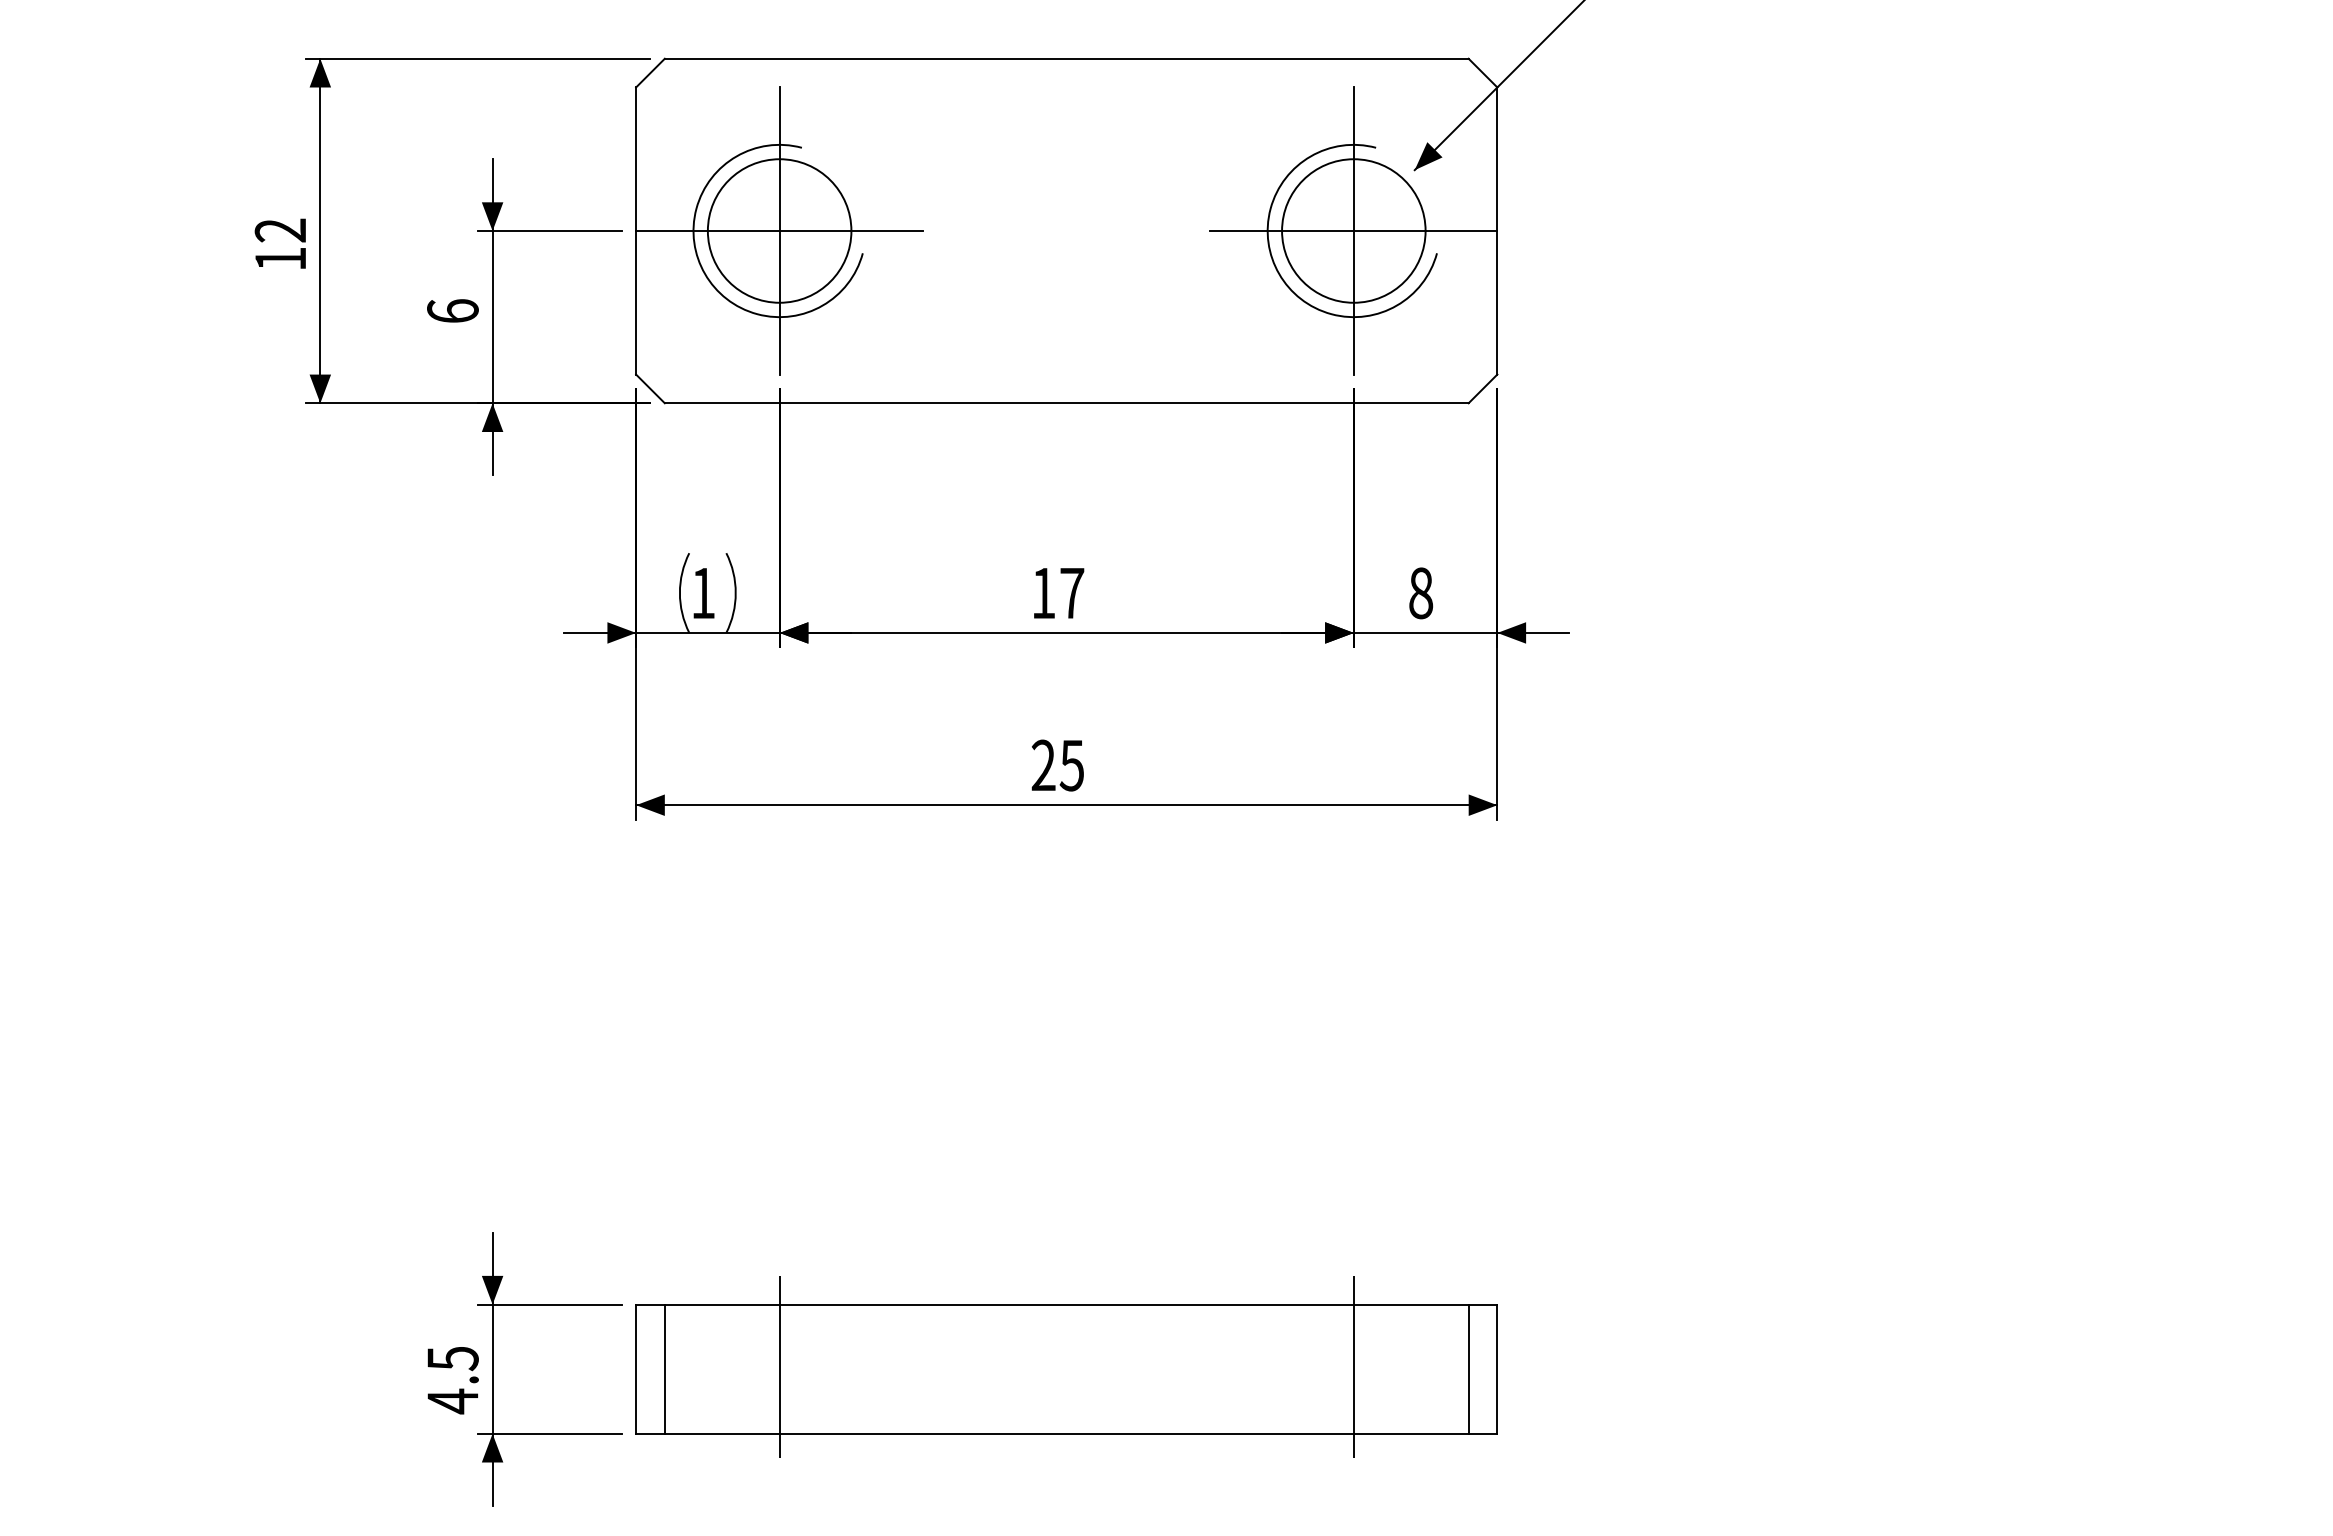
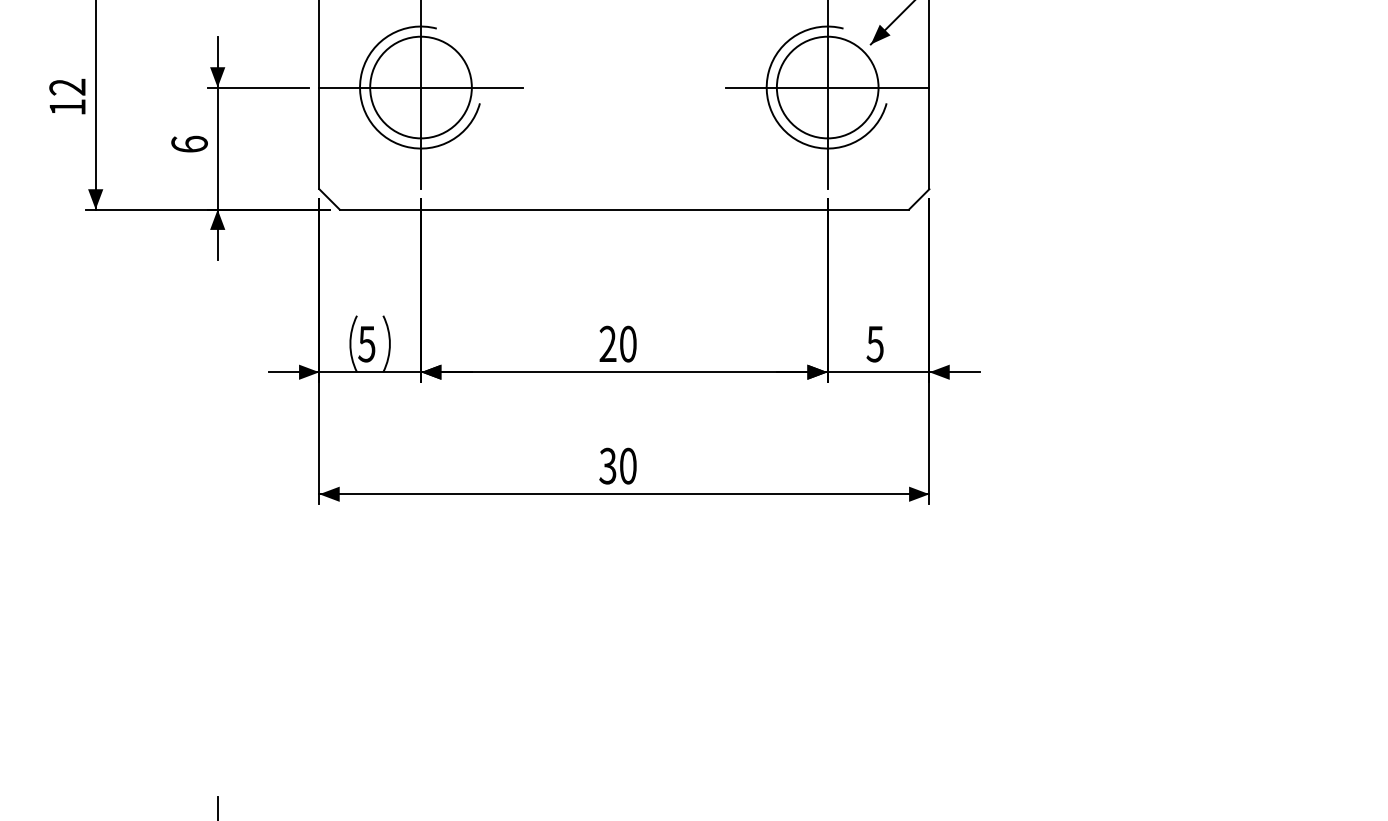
text: (702, 593) -> (366, 344), 1 -> 5
text: (1057, 593) -> (617, 344), 17 -> 20
text: (1420, 593) -> (874, 344), 8 -> 5
text: (1057, 765) -> (617, 466), 25 -> 30

